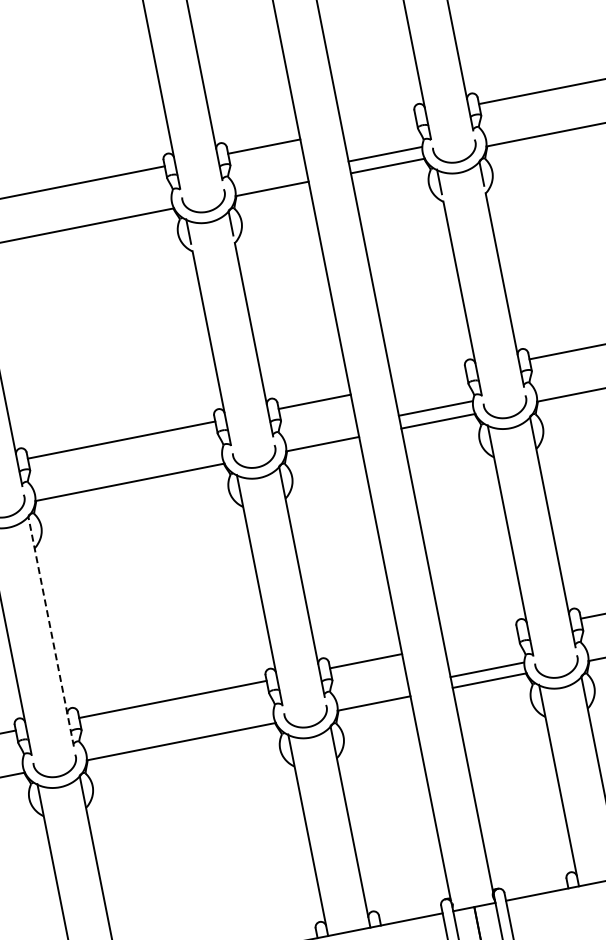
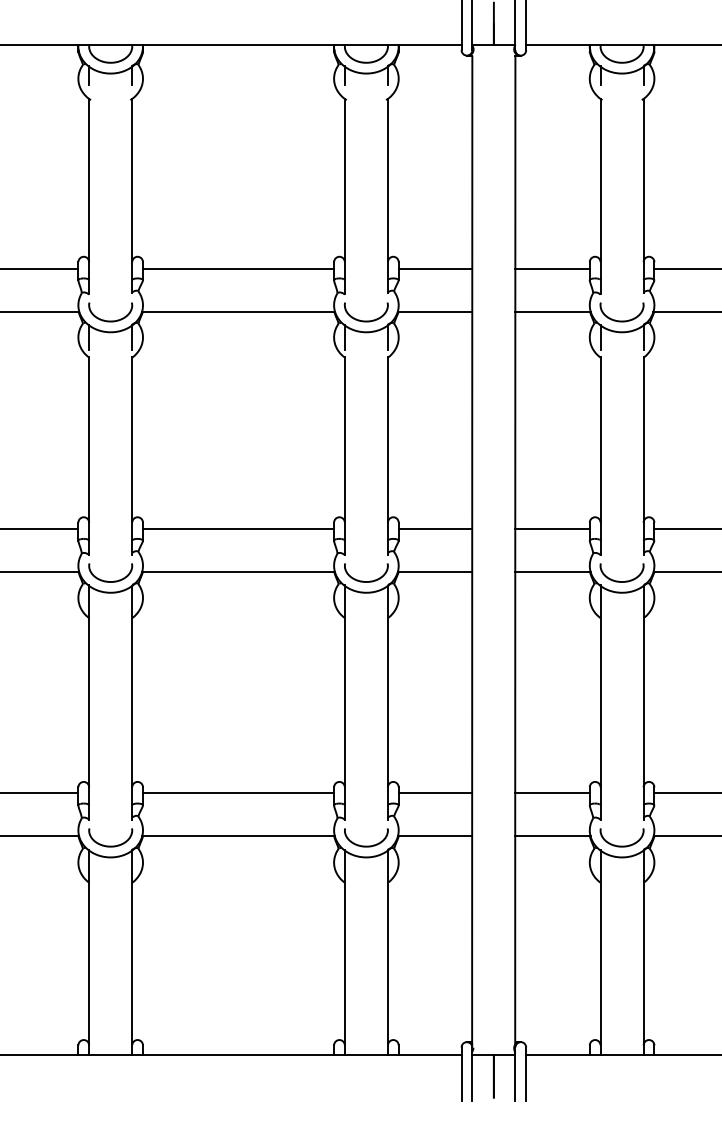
line: (385, 154) -> (552, 268), moved
line: (435, 408) -> (552, 528), moved
line: (51, 631) -> (132, 702), dashed -> solid
line: (487, 670) -> (552, 793), moved

